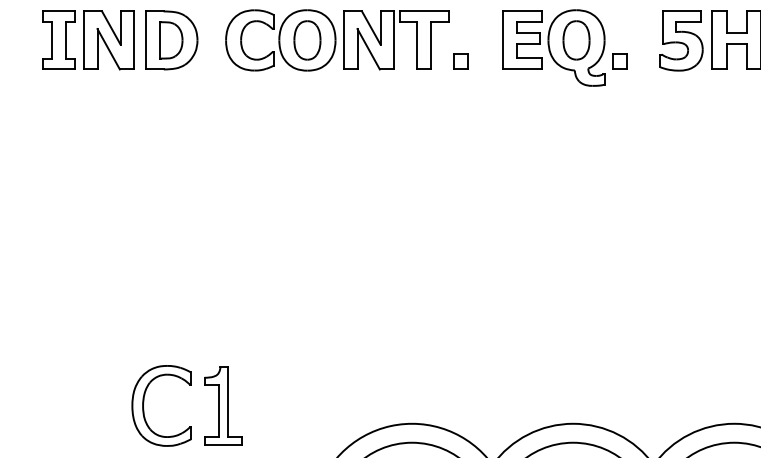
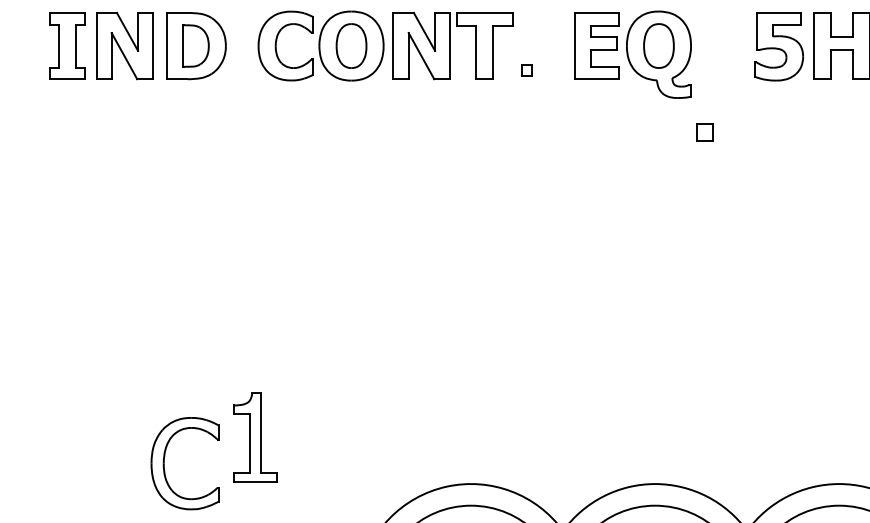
part: (460, 61) -> (526, 70), size x0.6
part: (619, 61) -> (704, 132), moved
part: (223, 405) -> (255, 437), moved

